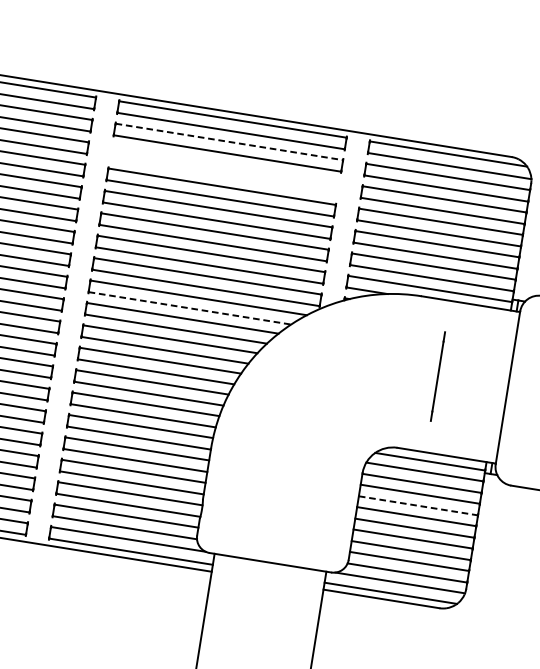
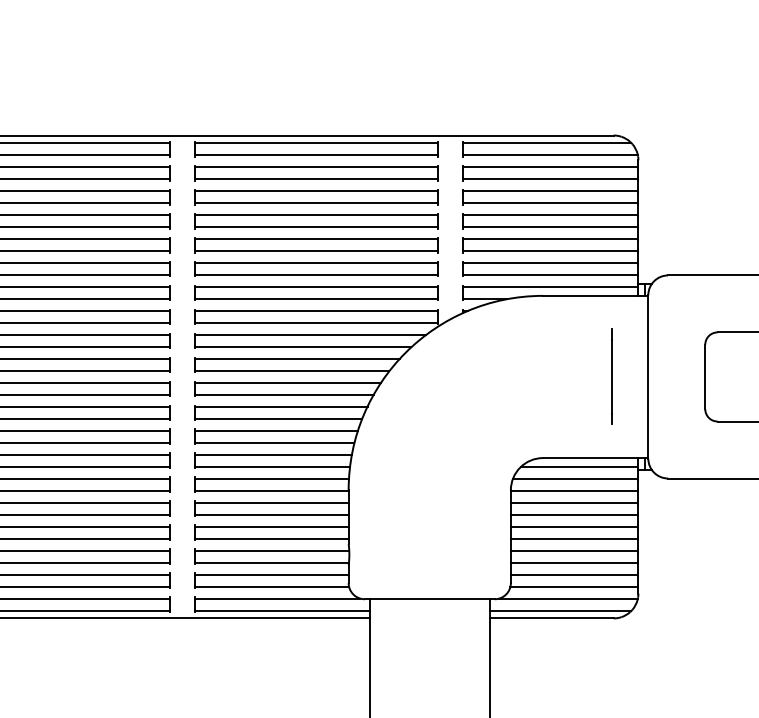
line: (229, 141) -> (316, 166), dashed -> solid
part: (224, 170) -> (316, 197), added
line: (190, 308) -> (303, 347), dashed -> solid
line: (437, 376) -> (611, 376), moved
line: (418, 506) -> (574, 515), dashed -> solid

